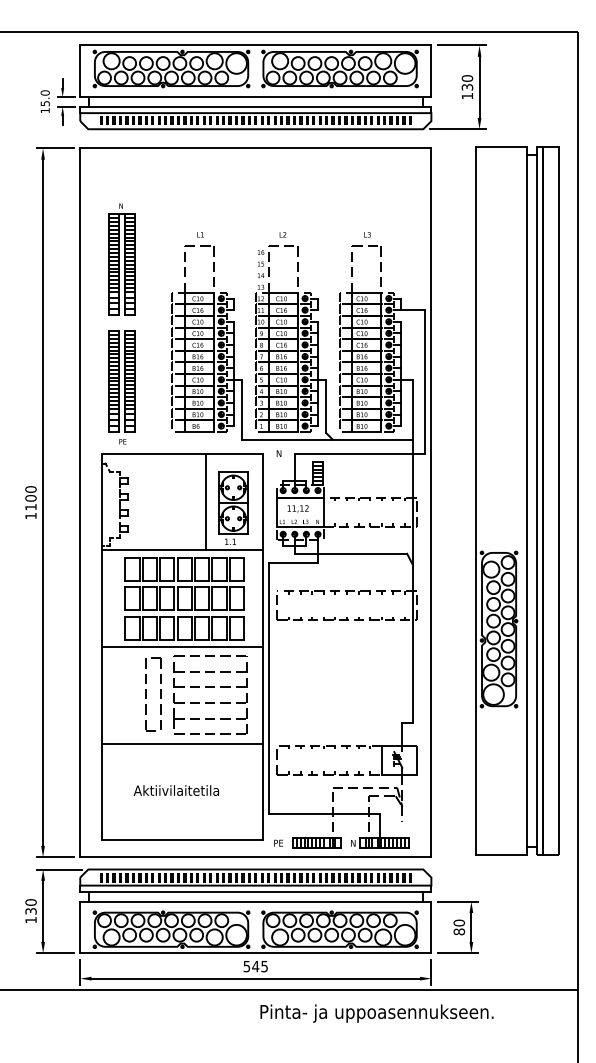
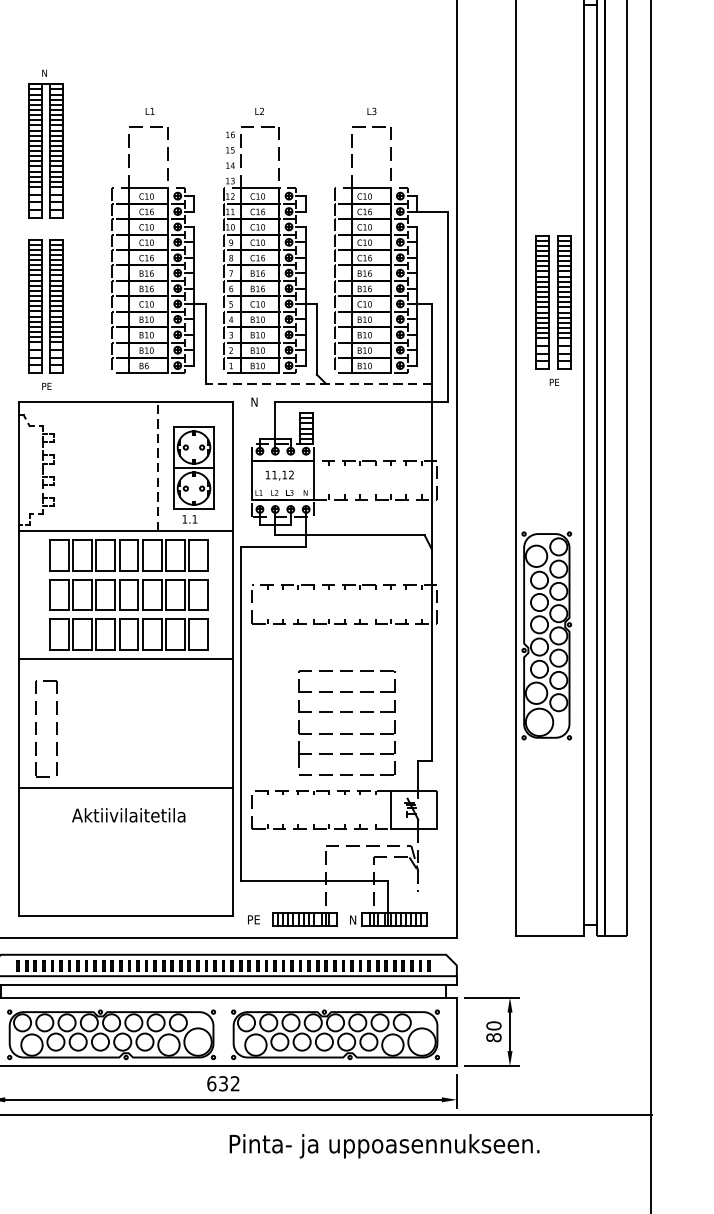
part: (503, 384) -> (552, 310), added
line: (326, 439) -> (317, 383), solid -> dashed
line: (206, 501) -> (158, 465), solid -> dashed
part: (210, 687) -> (346, 712), moved
part: (146, 694) -> (37, 728), moved
text: (175, 790) -> (127, 815), moved
text: (255, 966) -> (223, 1083), 545 -> 632

